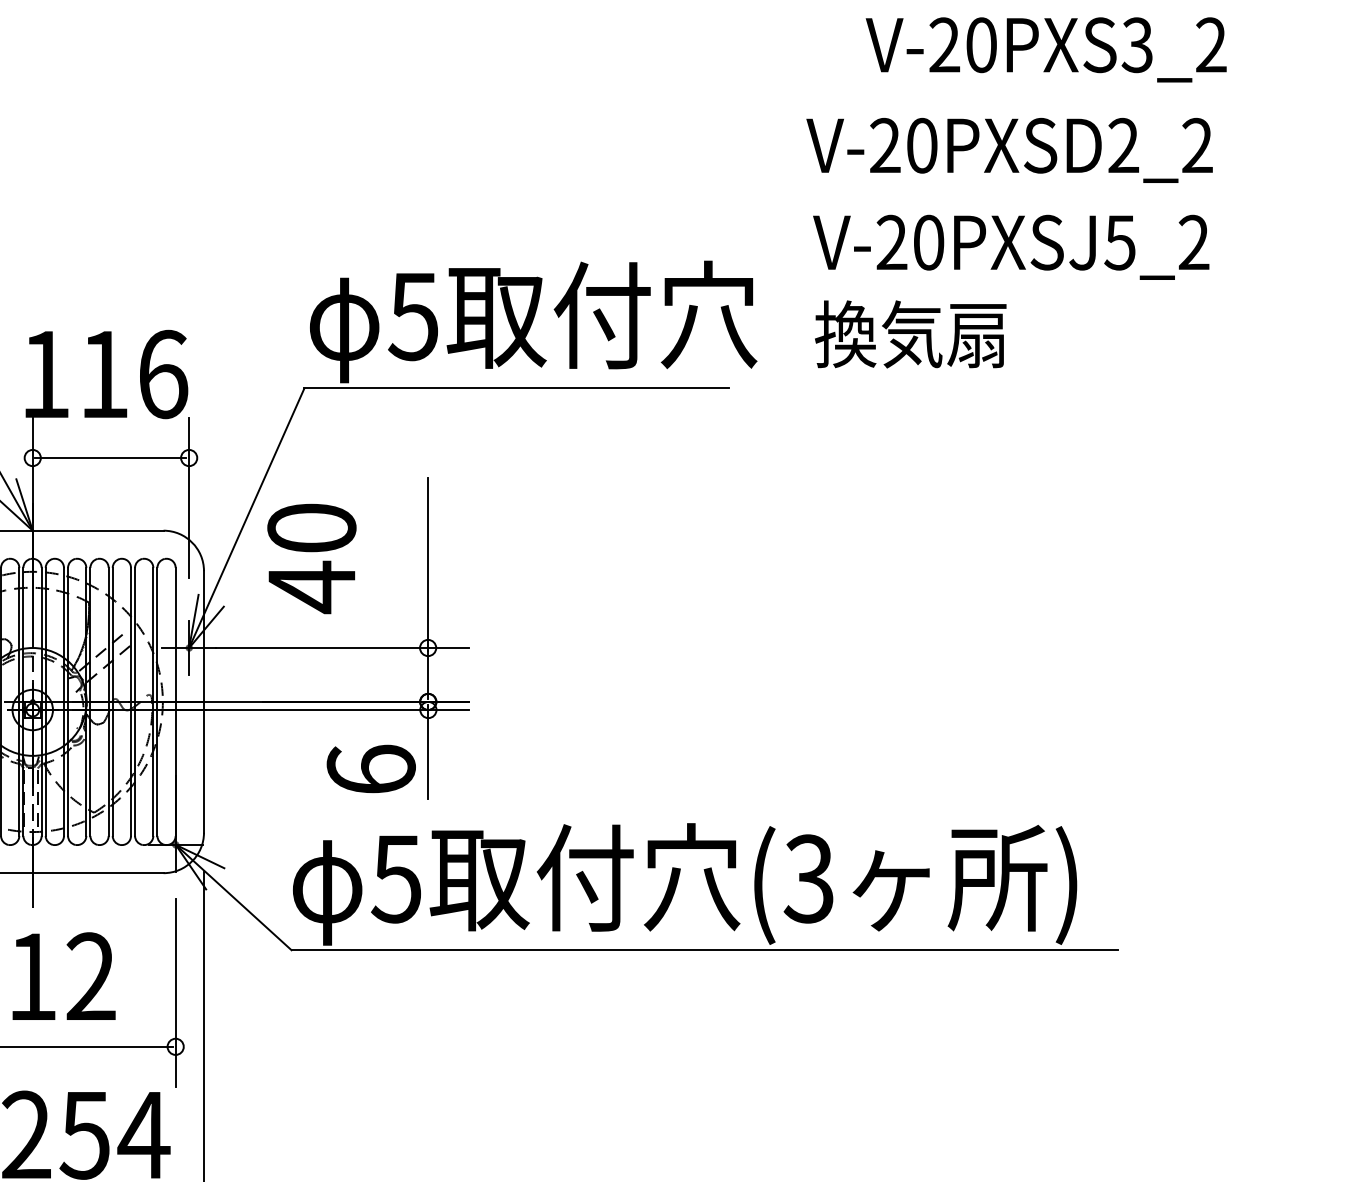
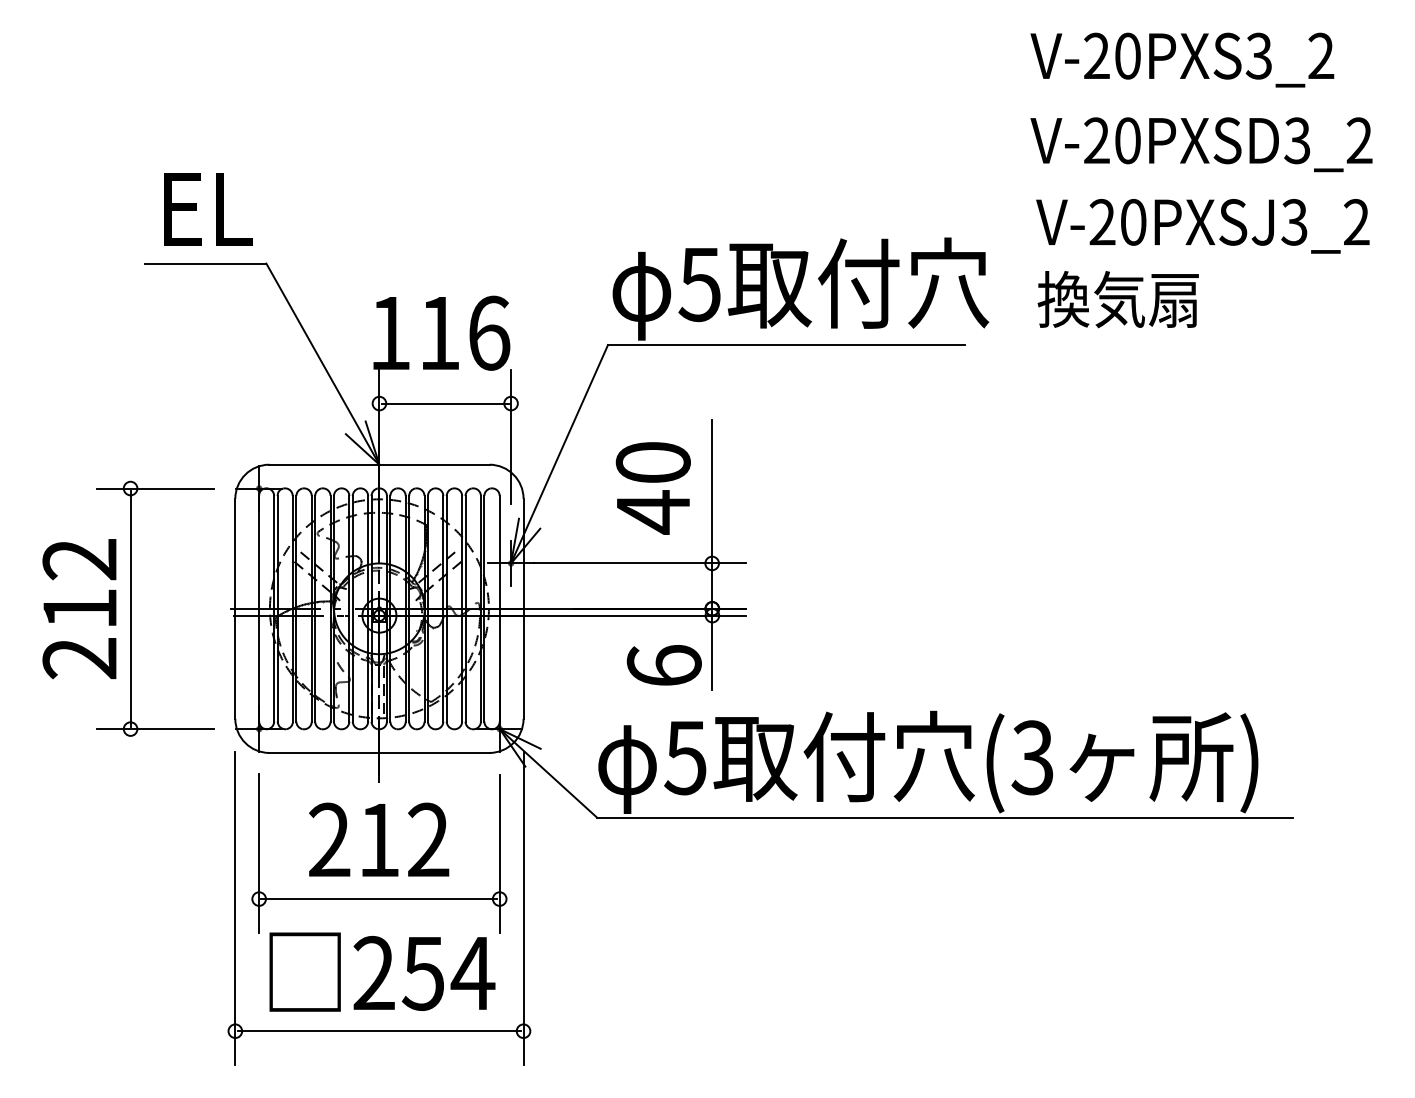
text: (1046, 49) -> (1182, 59), moved
text: (1123, 145) -> (1297, 140), V-20PXSD2_2 -> V-20PXSD3_2
text: (1120, 242) -> (1294, 222), V-20PXSJ5_2 -> V-20PXSJ3_2
text: (310, 558) -> (652, 488), moved

